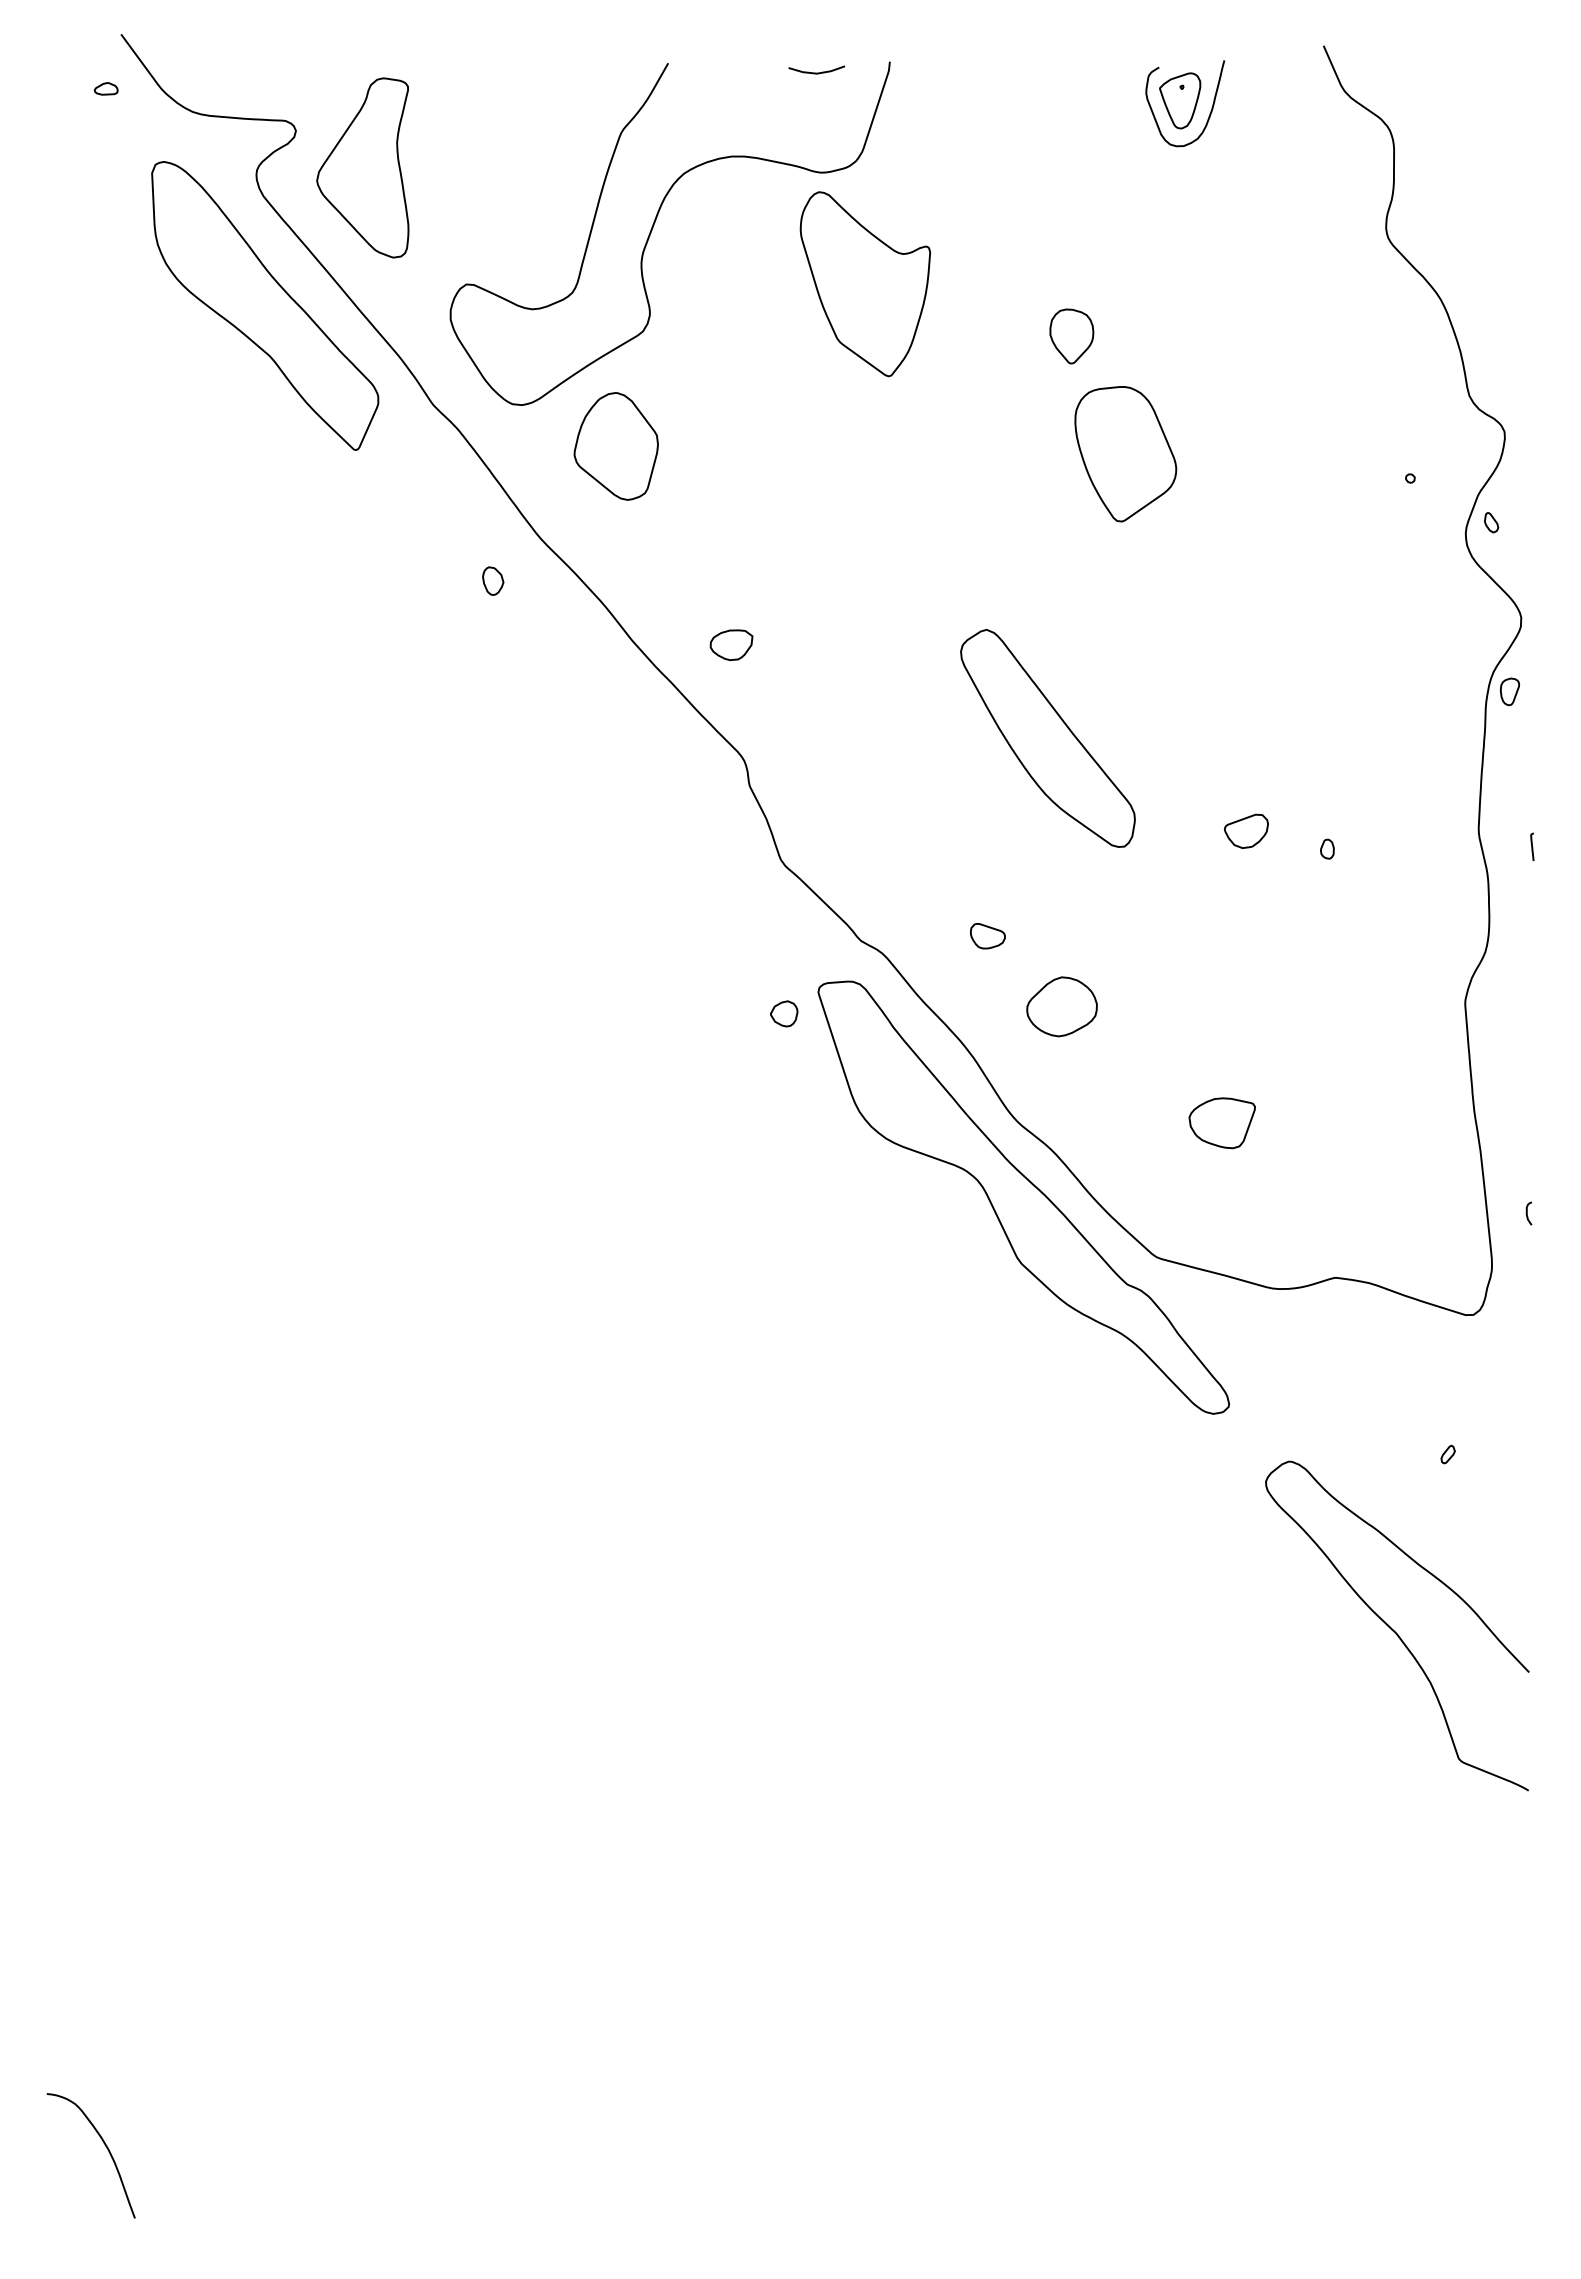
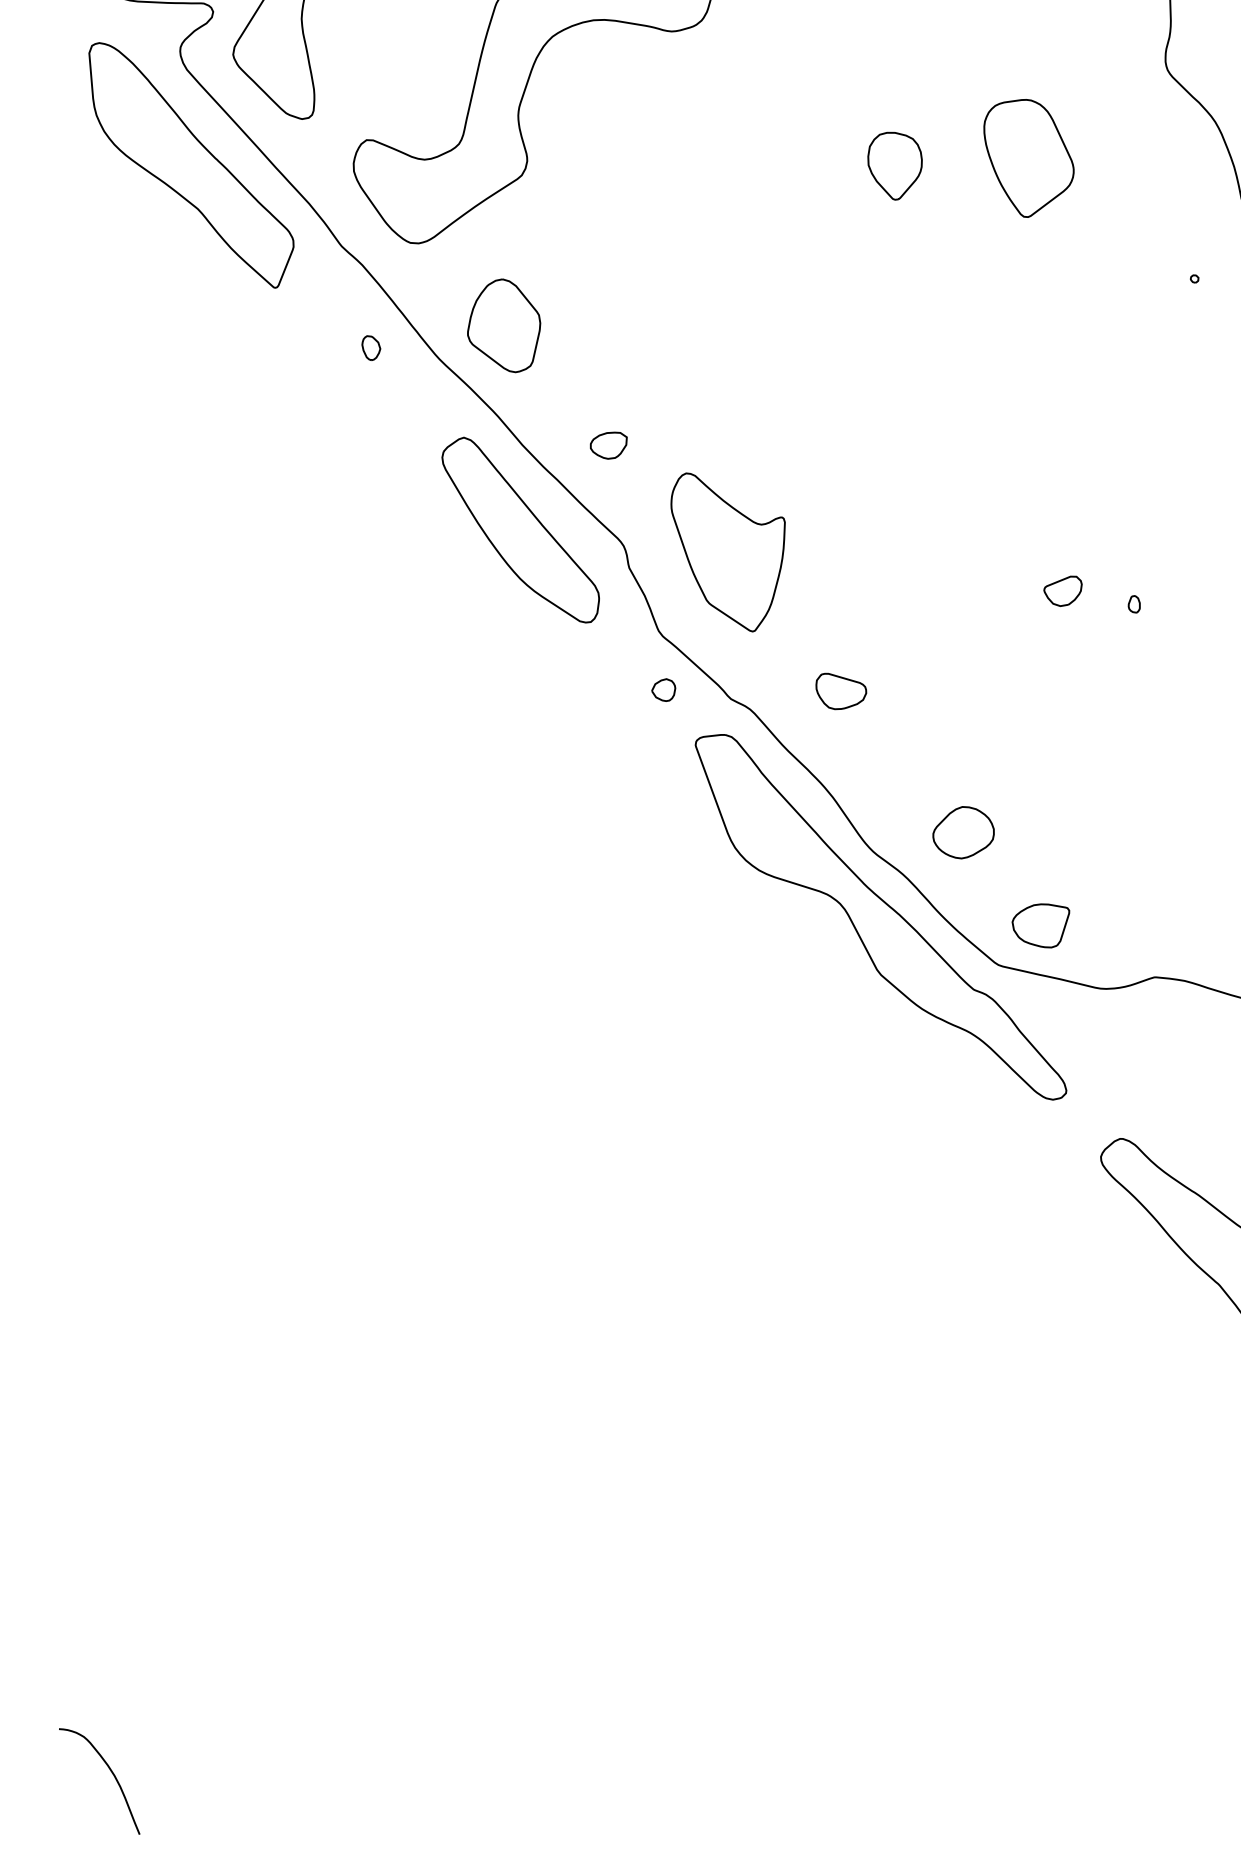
part: (865, 284) -> (729, 552), moved
part: (1071, 336) -> (895, 166), size x1.43
part: (615, 446) -> (503, 326), moved
part: (1125, 454) -> (1029, 158), moved
part: (493, 580) -> (371, 347), moved
part: (1047, 737) -> (520, 529), moved
part: (987, 935) -> (841, 690), size x1.67
part: (1061, 1006) -> (963, 832), moved
part: (784, 1013) -> (664, 689), moved
part: (1221, 1123) -> (1040, 926), moved

